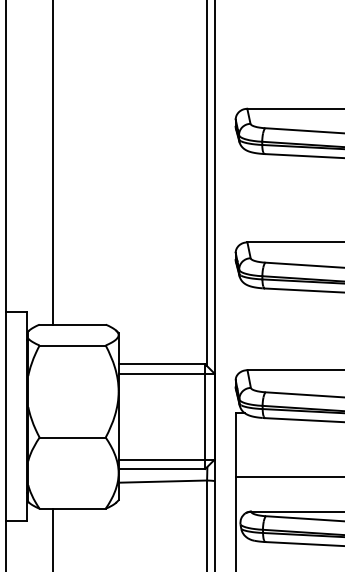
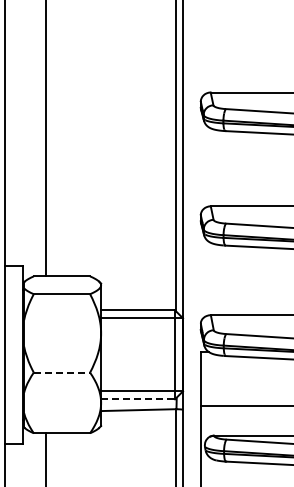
line: (73, 437) -> (62, 372), solid -> dashed
line: (162, 469) -> (138, 399), solid -> dashed

